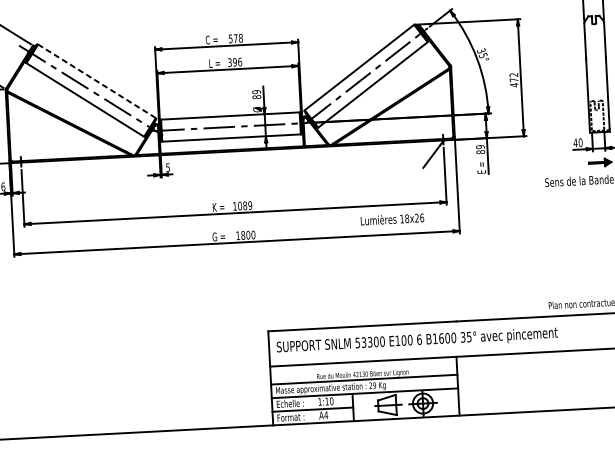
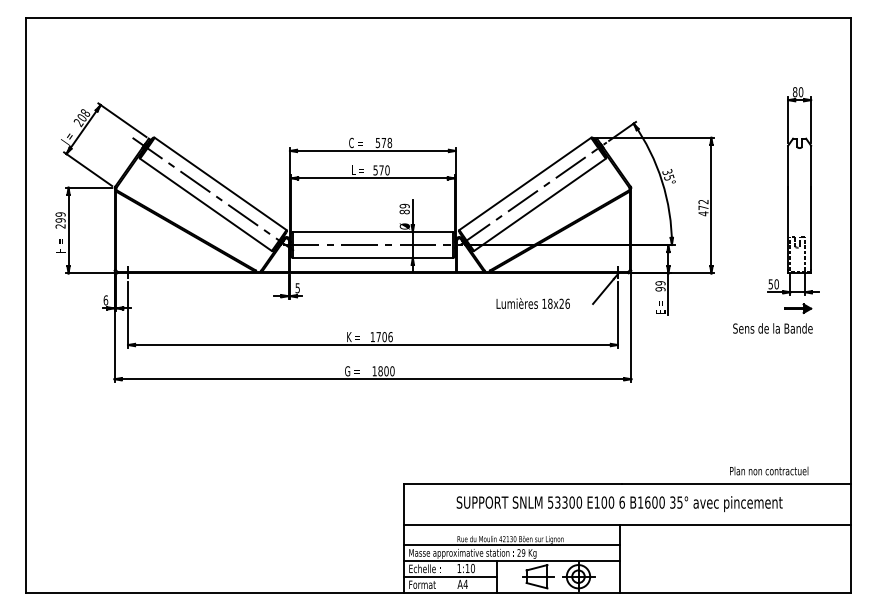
text: (234, 62) -> (381, 170), 396 -> 570
line: (96, 80) -> (220, 183), dashed -> solid
text: (575, 143) -> (770, 284), 40 -> 50
text: (480, 152) -> (660, 289), 89 -> 99
text: (245, 206) -> (384, 337), 1089 -> 1706
text: (391, 219) -> (532, 303), moved
text: (417, 341) -> (619, 504), moved

